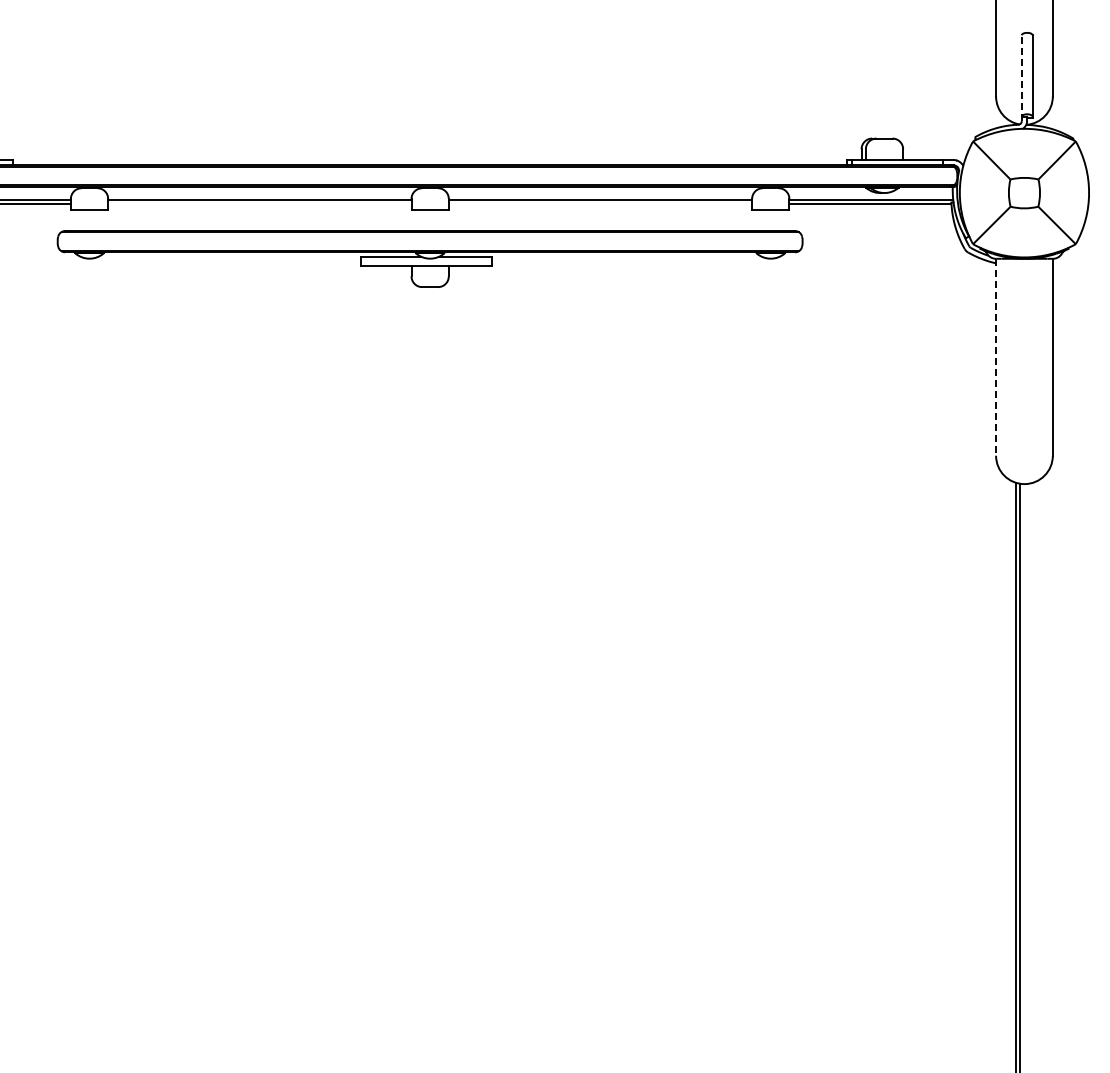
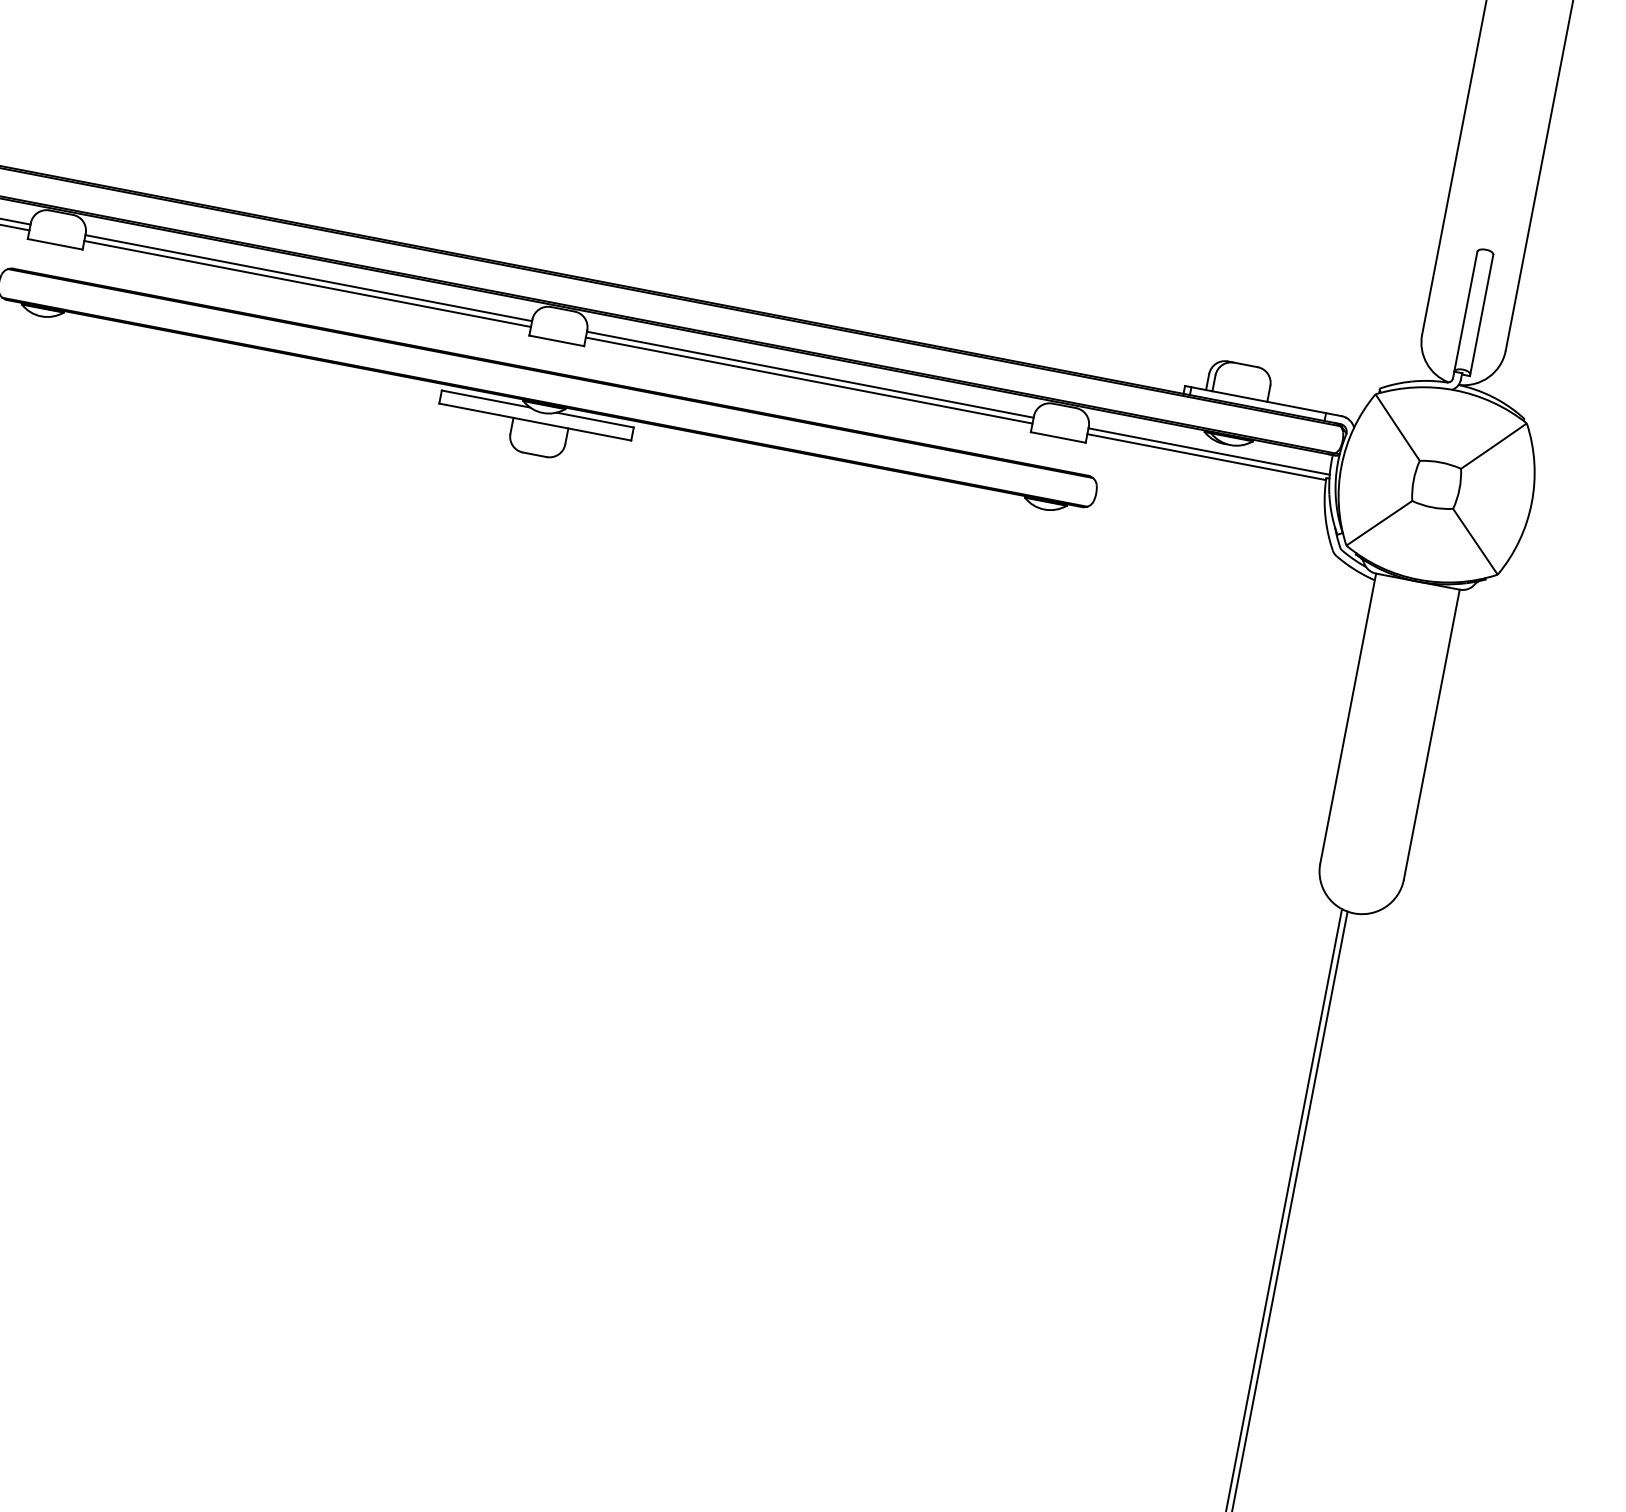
line: (1021, 78) -> (1464, 315), dashed -> solid
line: (259, 203) -> (307, 283), added
line: (600, 203) -> (809, 379), added
line: (996, 357) -> (1348, 719), dashed -> solid

